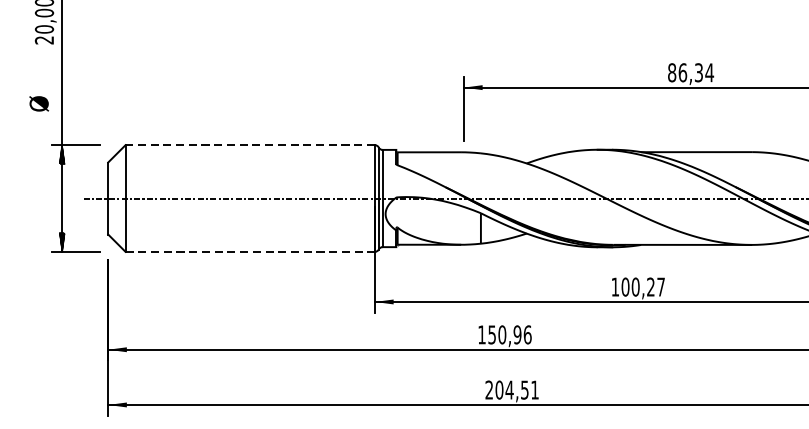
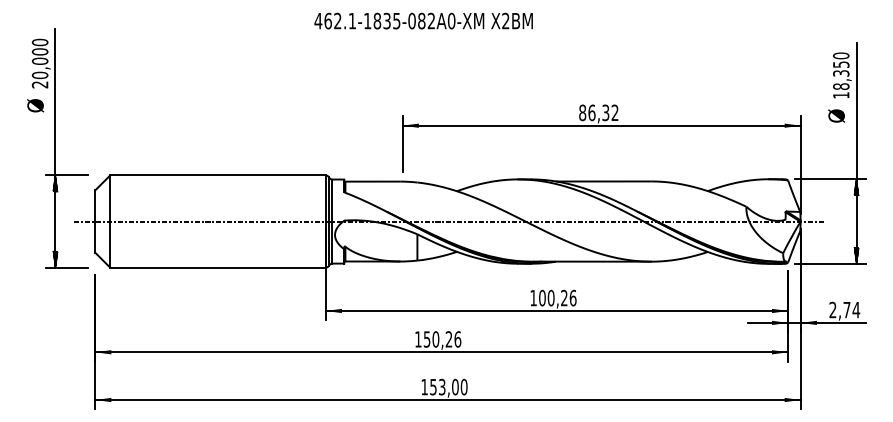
text: (708, 72) -> (614, 112), 86,34 -> 86,32
text: (39, 103) -> (35, 105), moved
line: (250, 145) -> (218, 175), dashed -> solid
line: (250, 251) -> (218, 267), dashed -> solid
text: (660, 286) -> (572, 297), 100,27 -> 100,26
text: (516, 334) -> (448, 339), 150,96 -> 150,26
text: (512, 389) -> (444, 386), 204,51 -> 153,00

